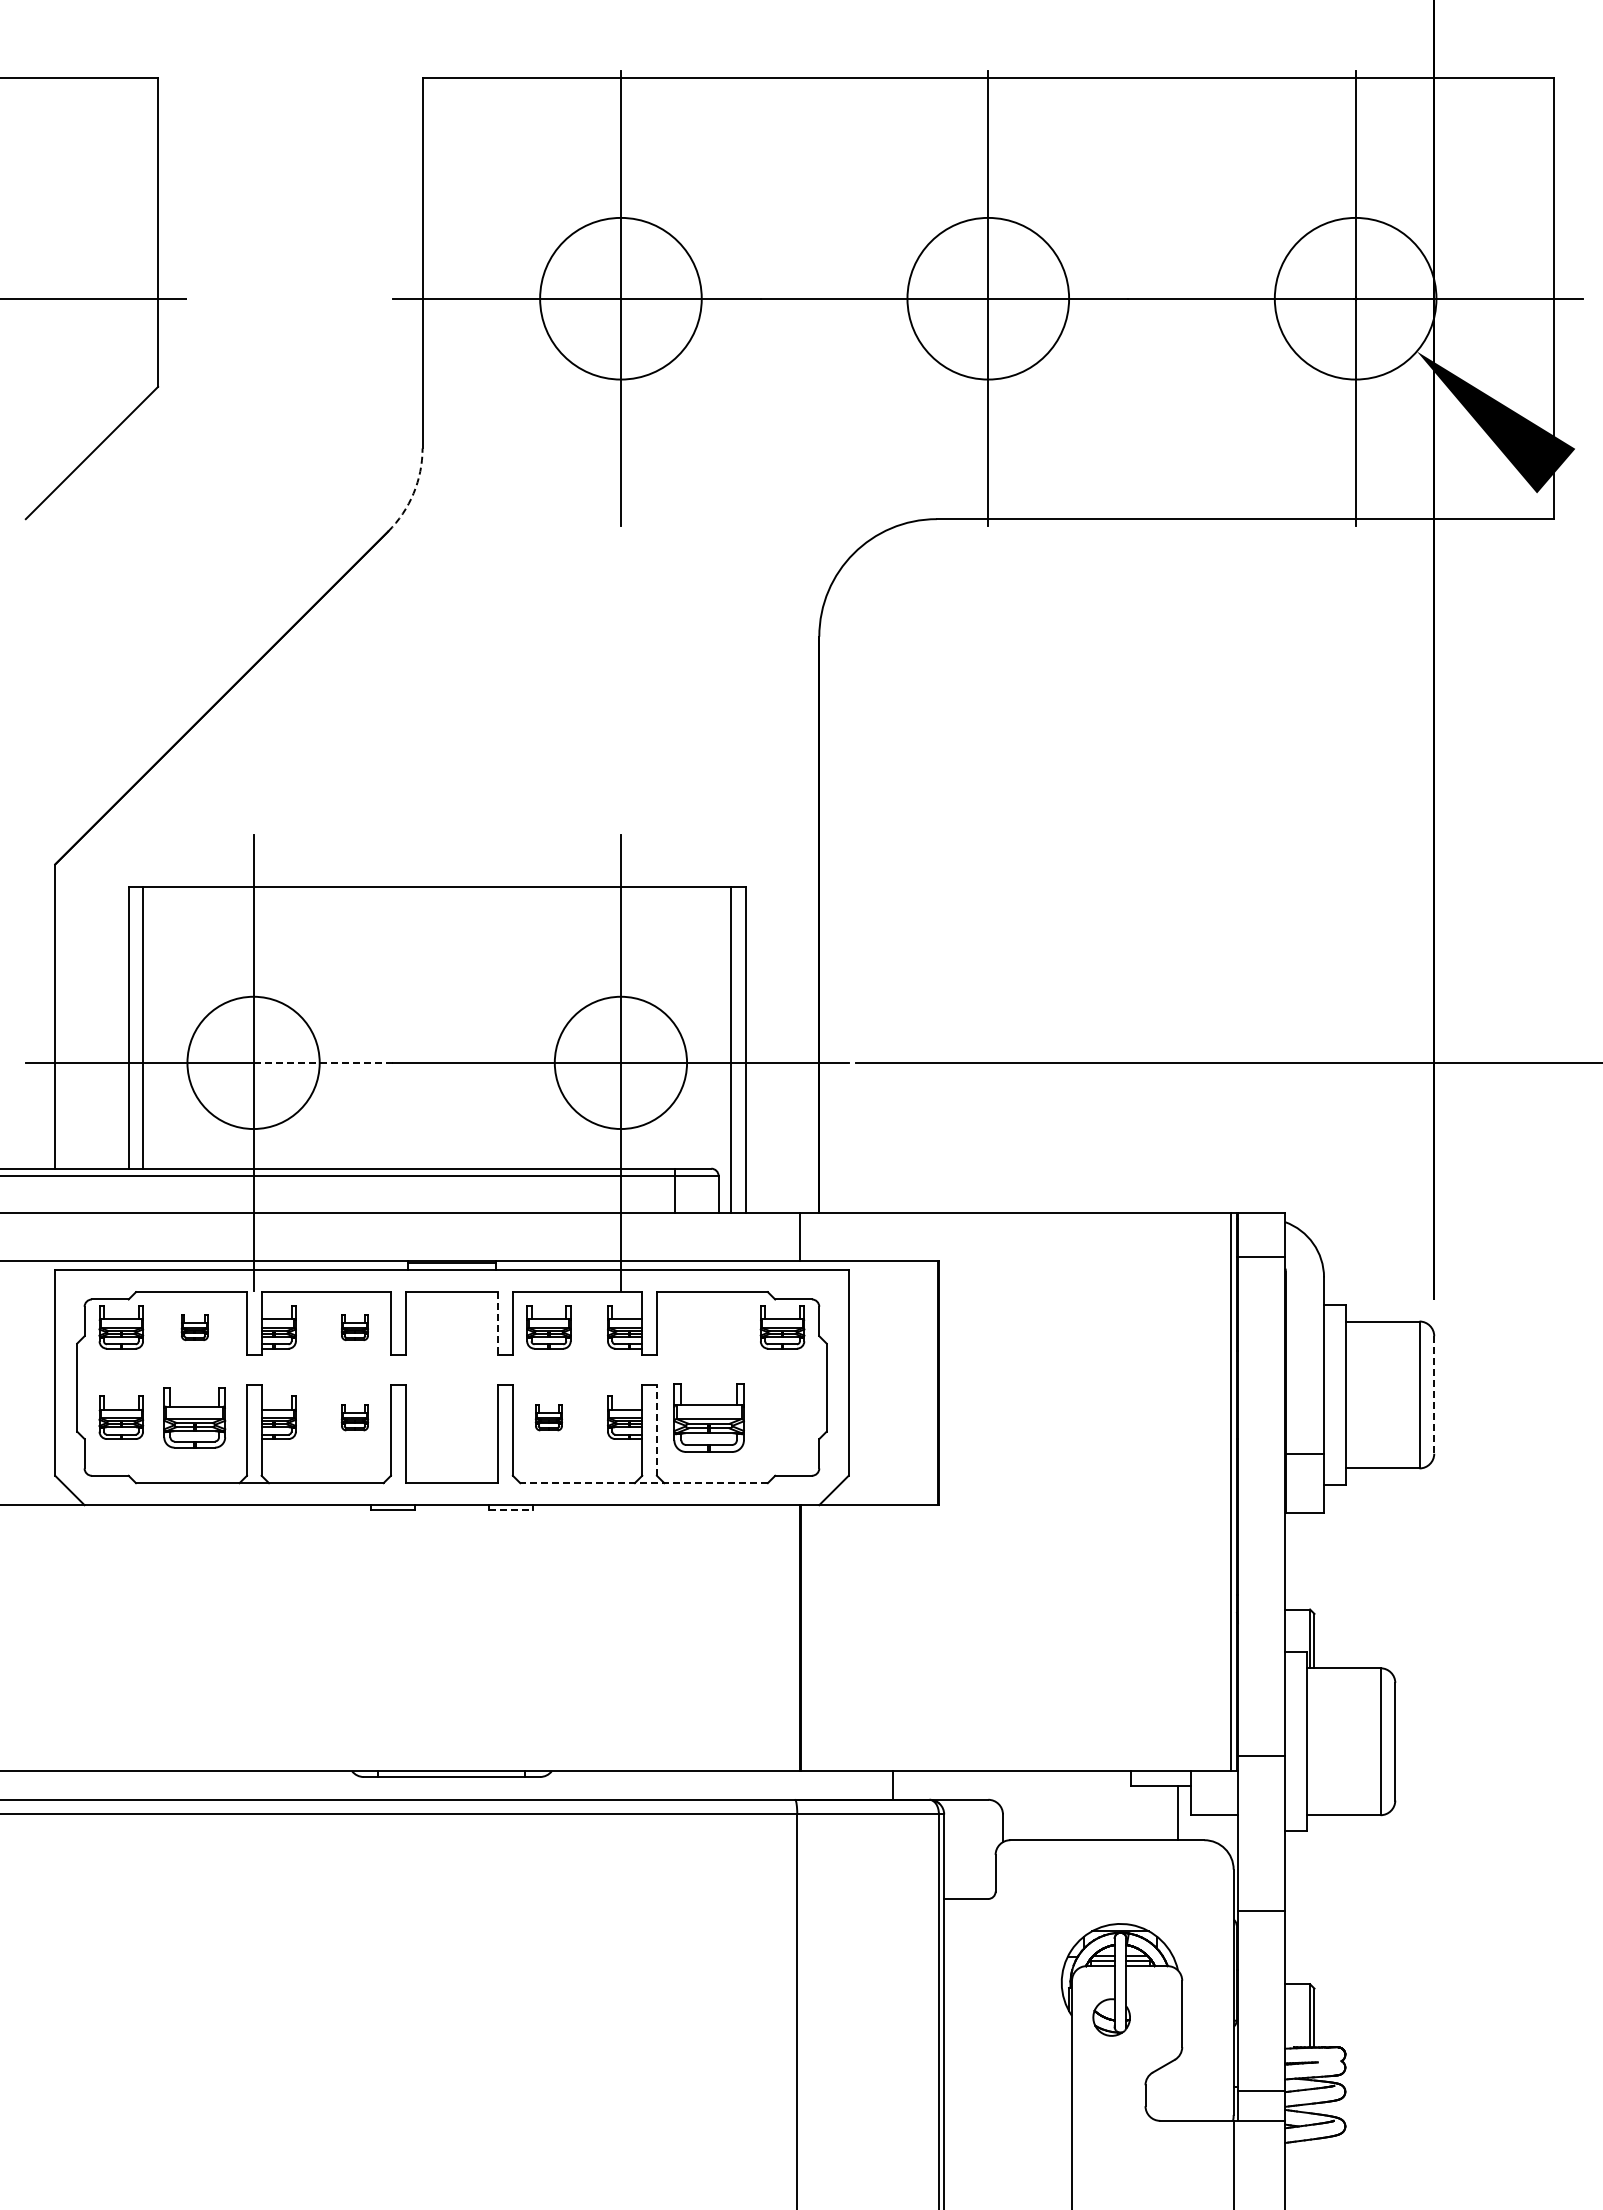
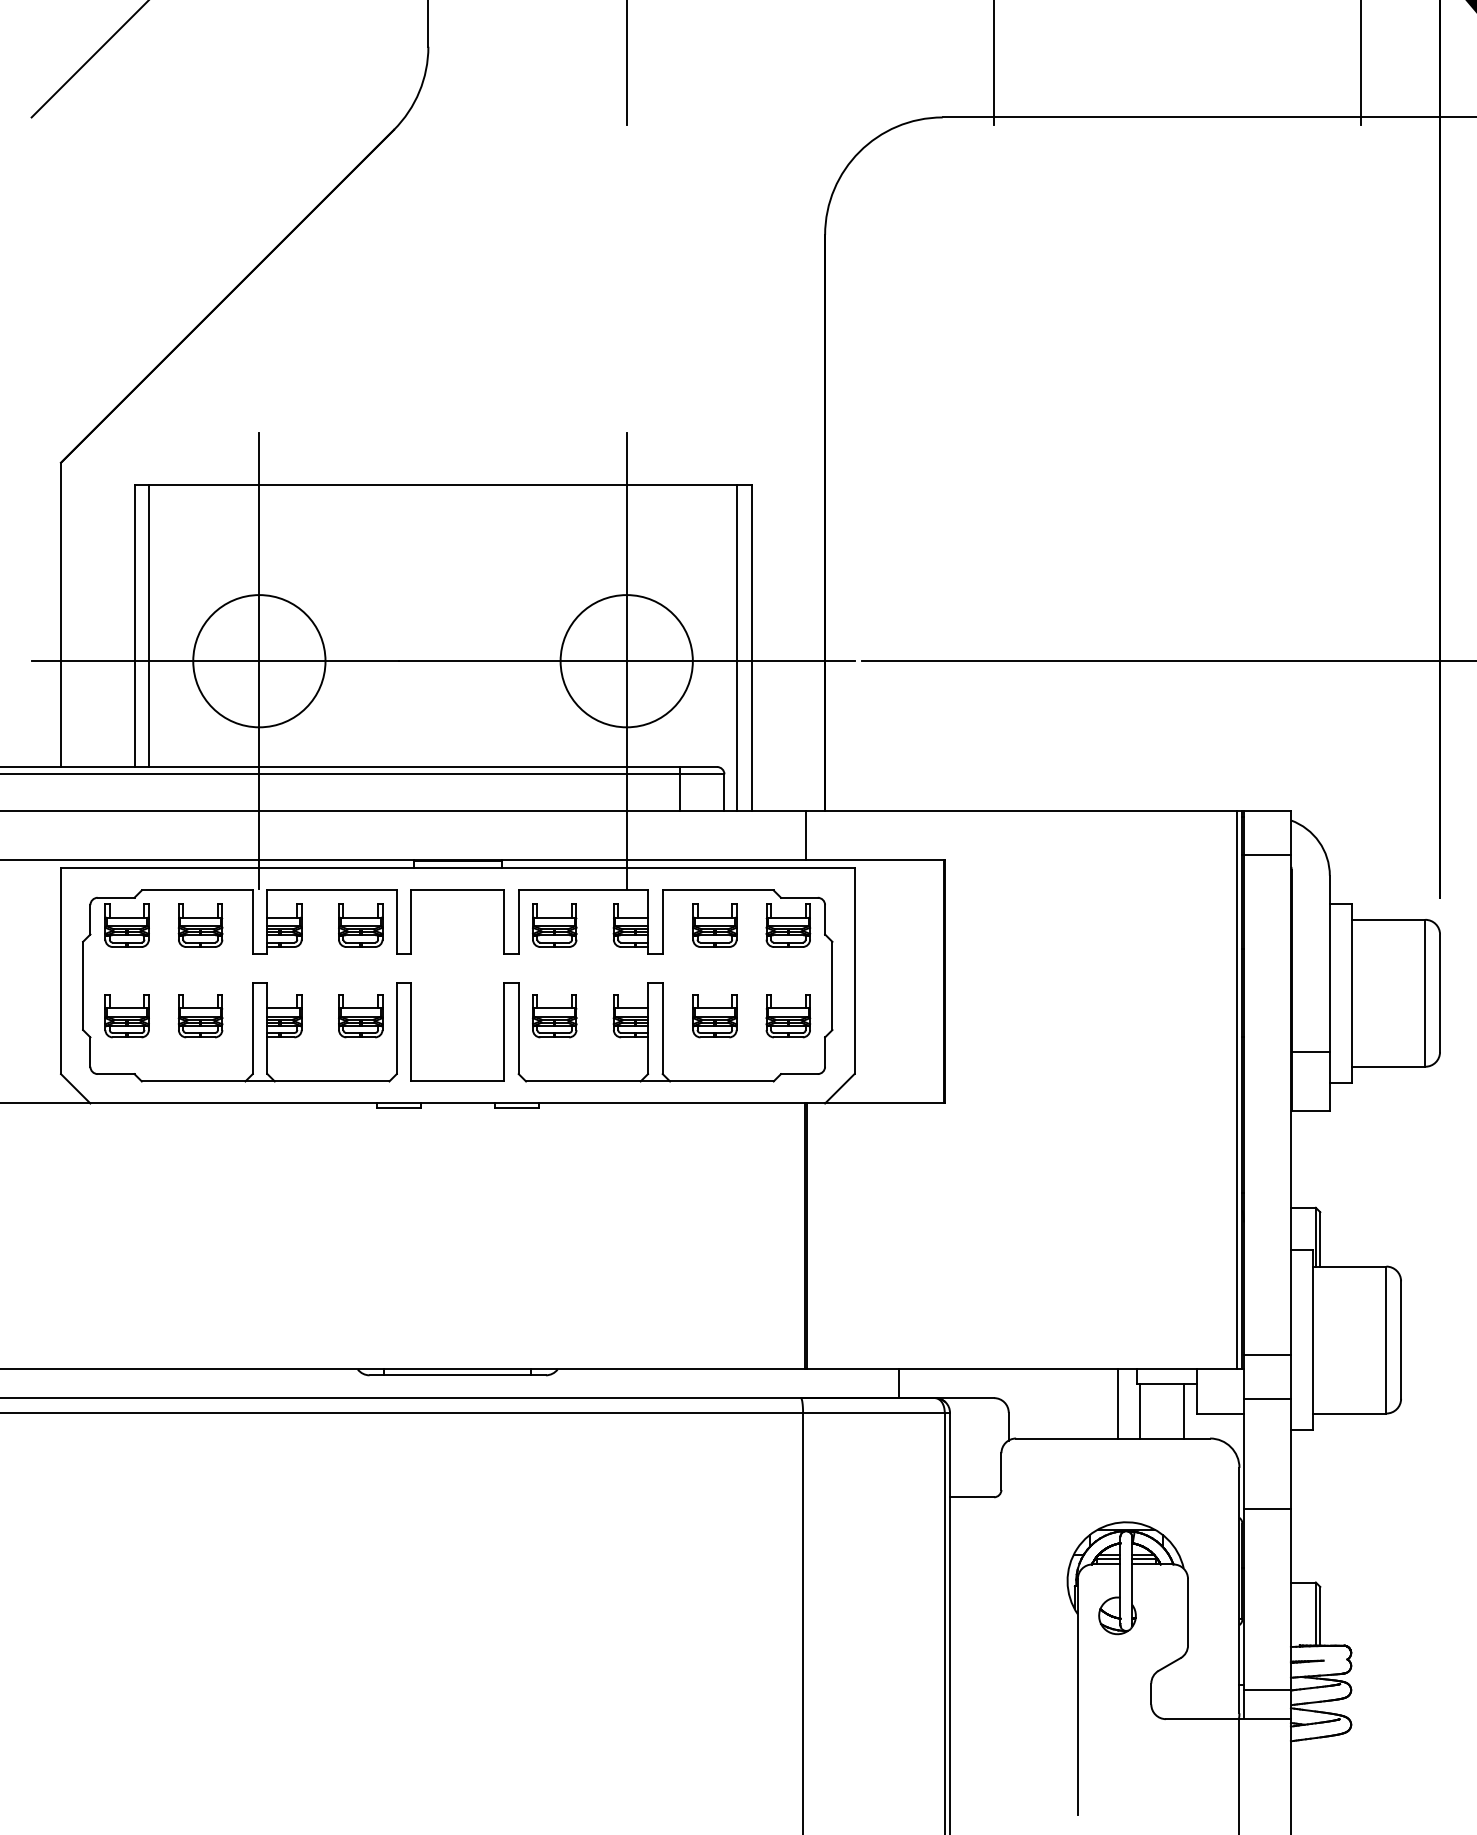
arc: (413, 493) -> (419, 91), dashed -> solid
line: (323, 1062) -> (329, 660), dashed -> solid
line: (498, 1323) -> (504, 921), dashed -> solid
part: (194, 1327) -> (200, 925), size x1.67
part: (354, 1327) -> (360, 925), size x1.67
part: (708, 1327) -> (714, 925), added
line: (1434, 1394) -> (1440, 992), dashed -> solid
part: (194, 1417) -> (200, 1015), size x0.71
part: (354, 1417) -> (360, 1015), size x1.67
part: (548, 1417) -> (554, 1015), size x1.67
part: (708, 1417) -> (714, 1015), size x0.62
part: (782, 1417) -> (788, 1015), added
line: (656, 1430) -> (662, 1028), dashed -> solid
line: (644, 1483) -> (650, 1081), dashed -> solid
line: (511, 1509) -> (517, 1107), dashed -> solid
line: (1261, 1800) -> (1267, 1398), added
line: (1111, 1805) -> (1117, 1403), added
line: (1133, 1812) -> (1139, 1410), added

